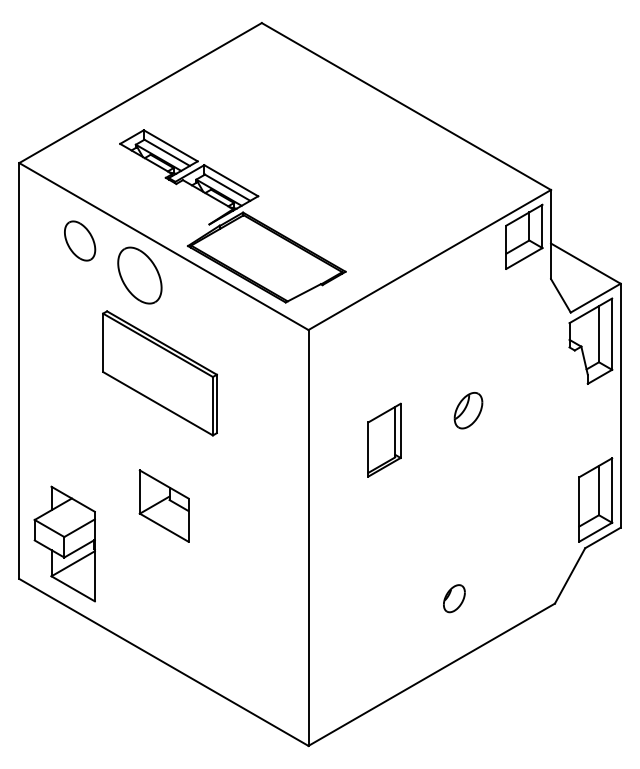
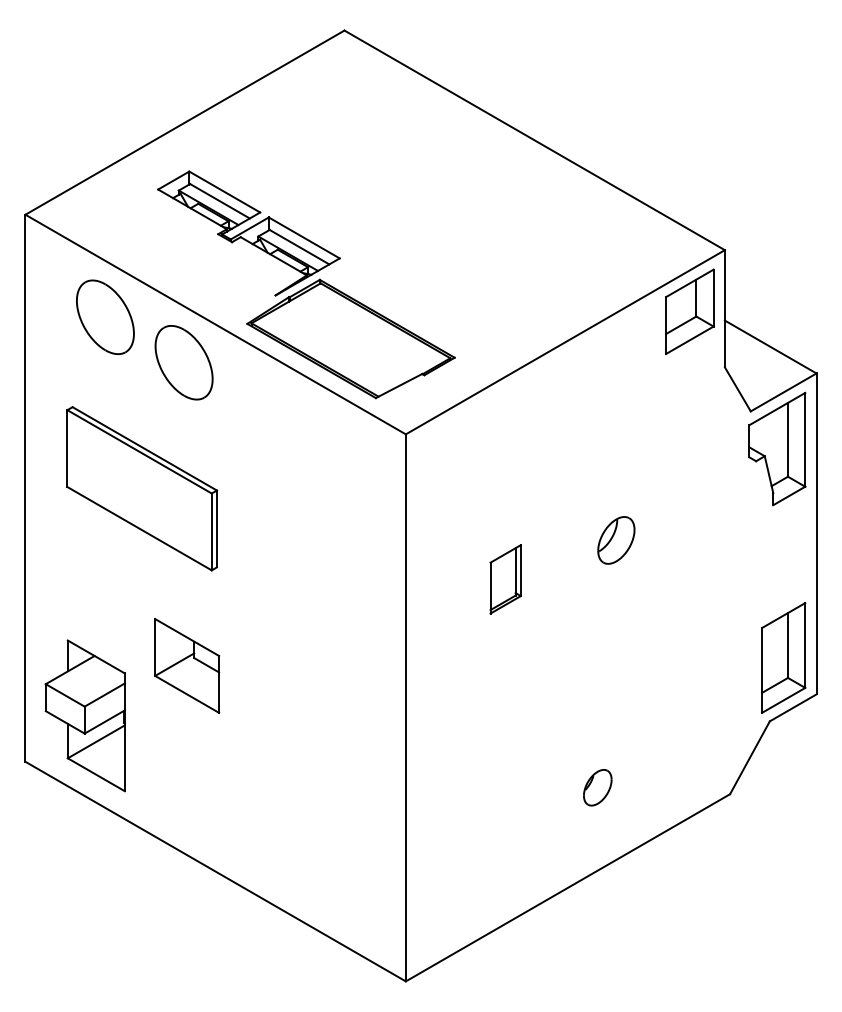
part: (79, 240) -> (104, 316), size x1.43
part: (159, 373) -> (141, 488), moved
part: (383, 440) -> (504, 579), size x0.71
part: (163, 505) -> (186, 665), moved

